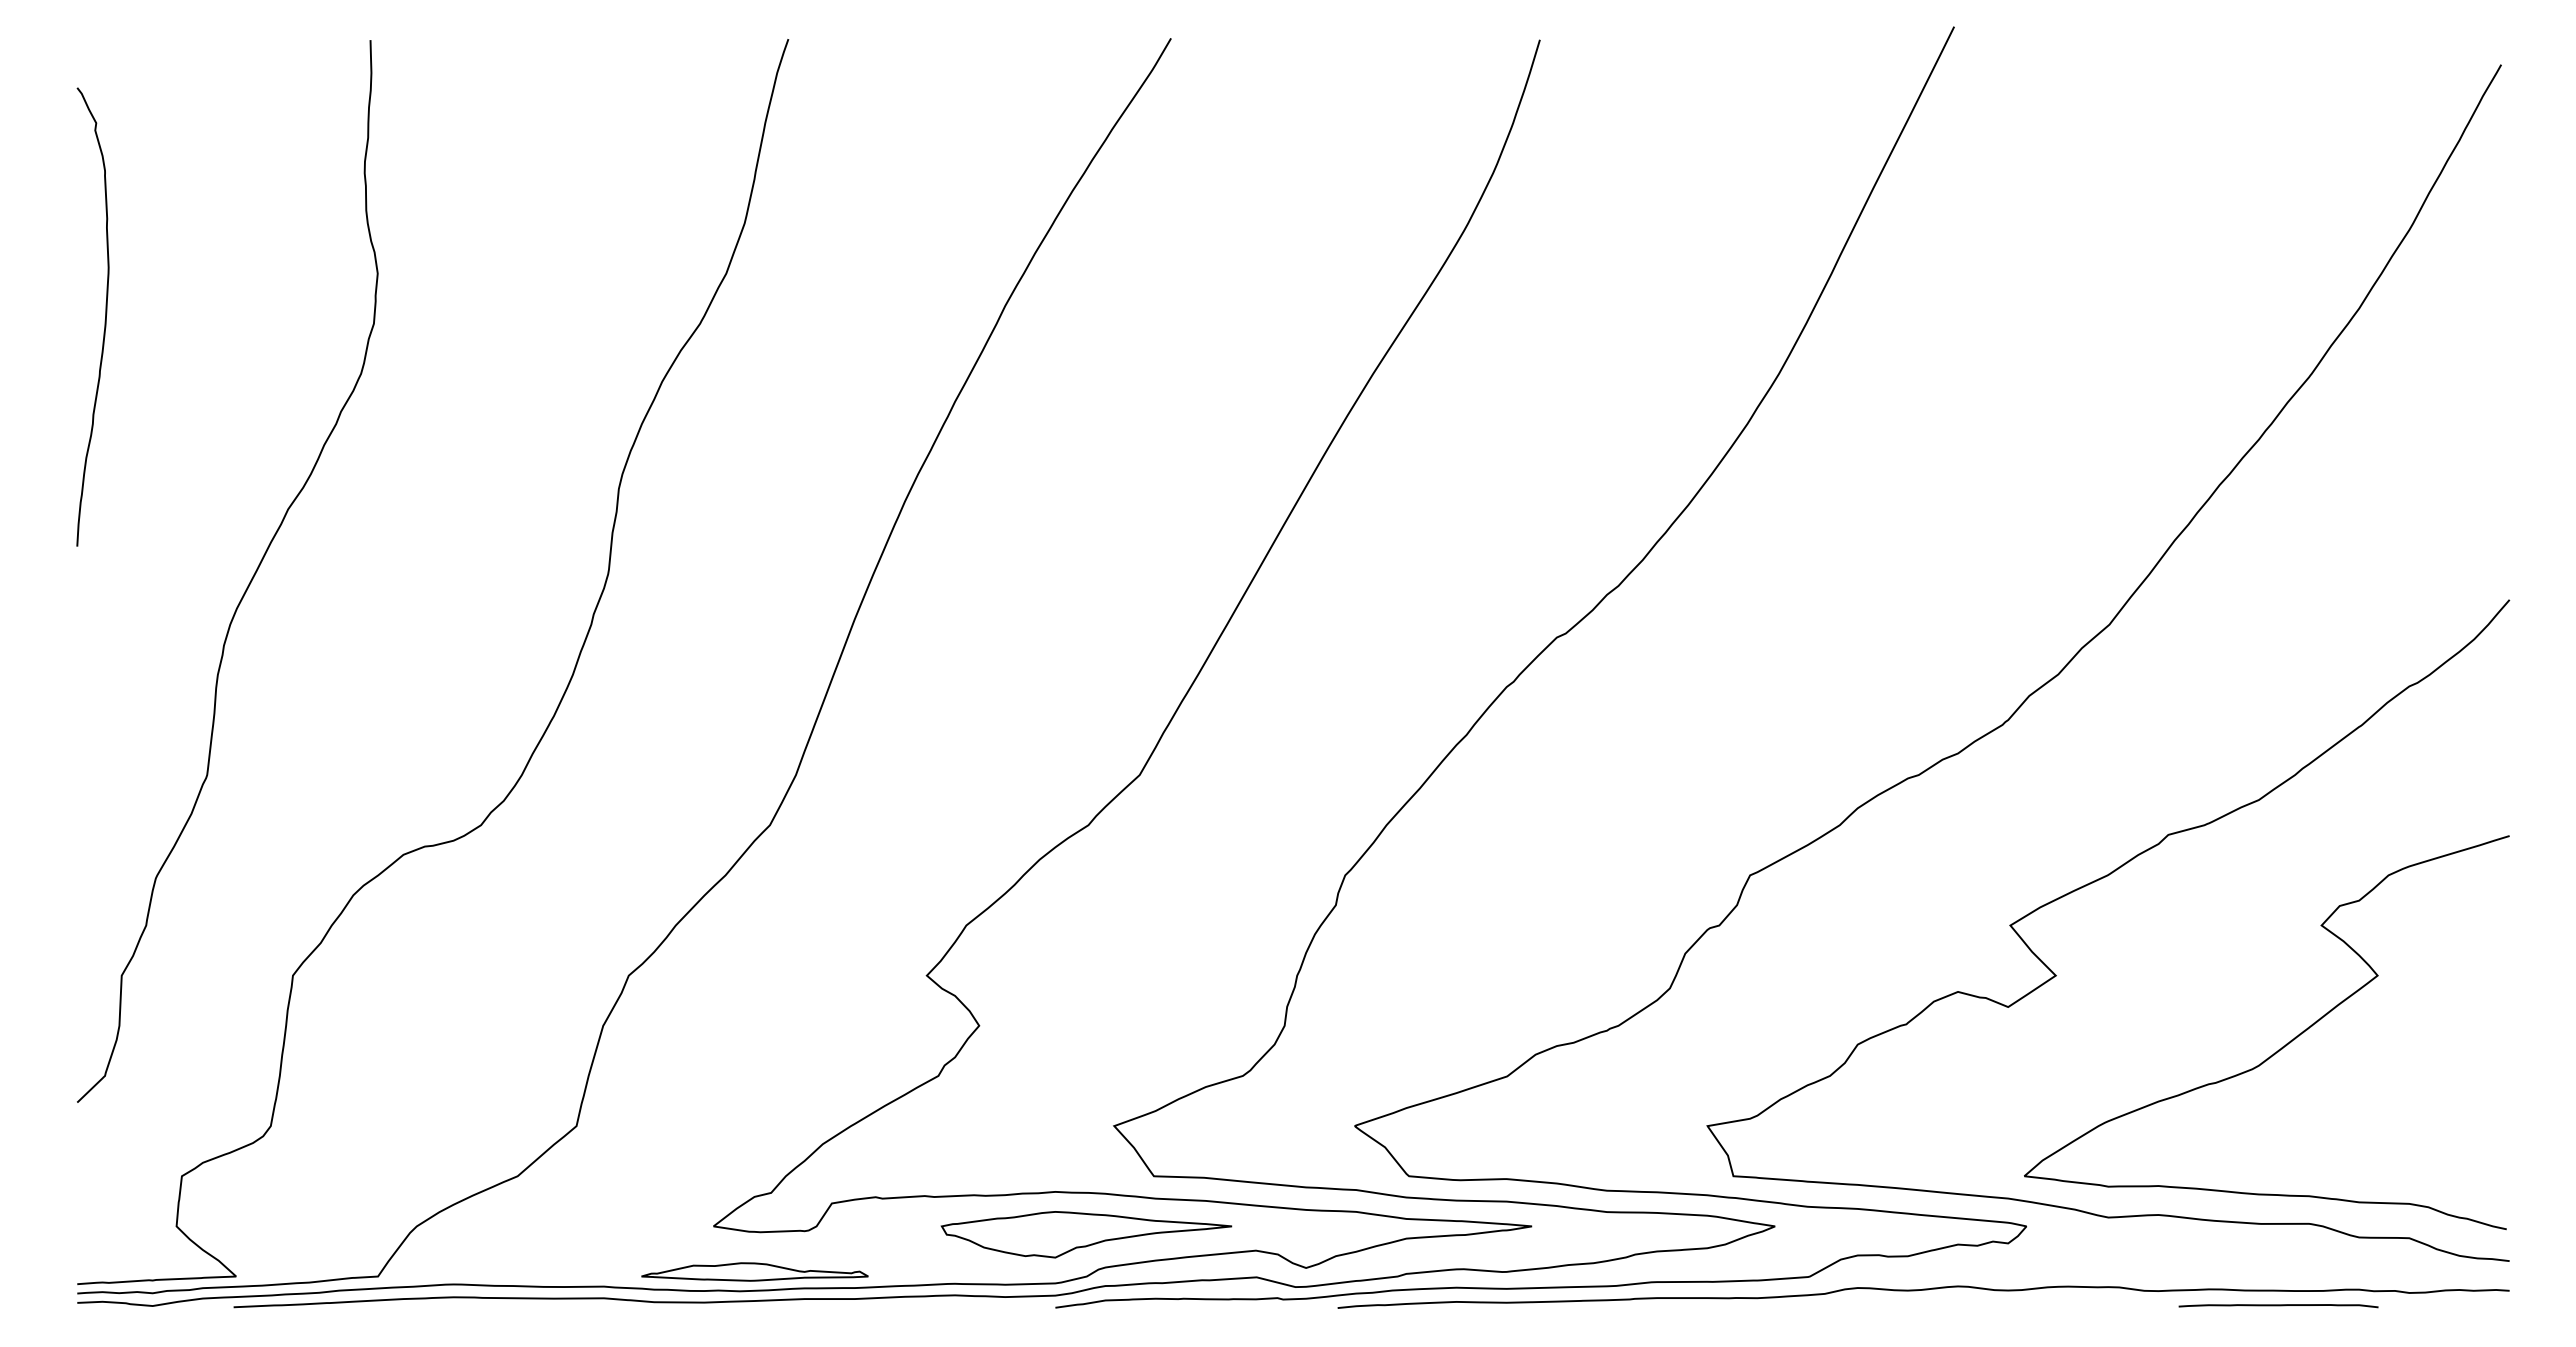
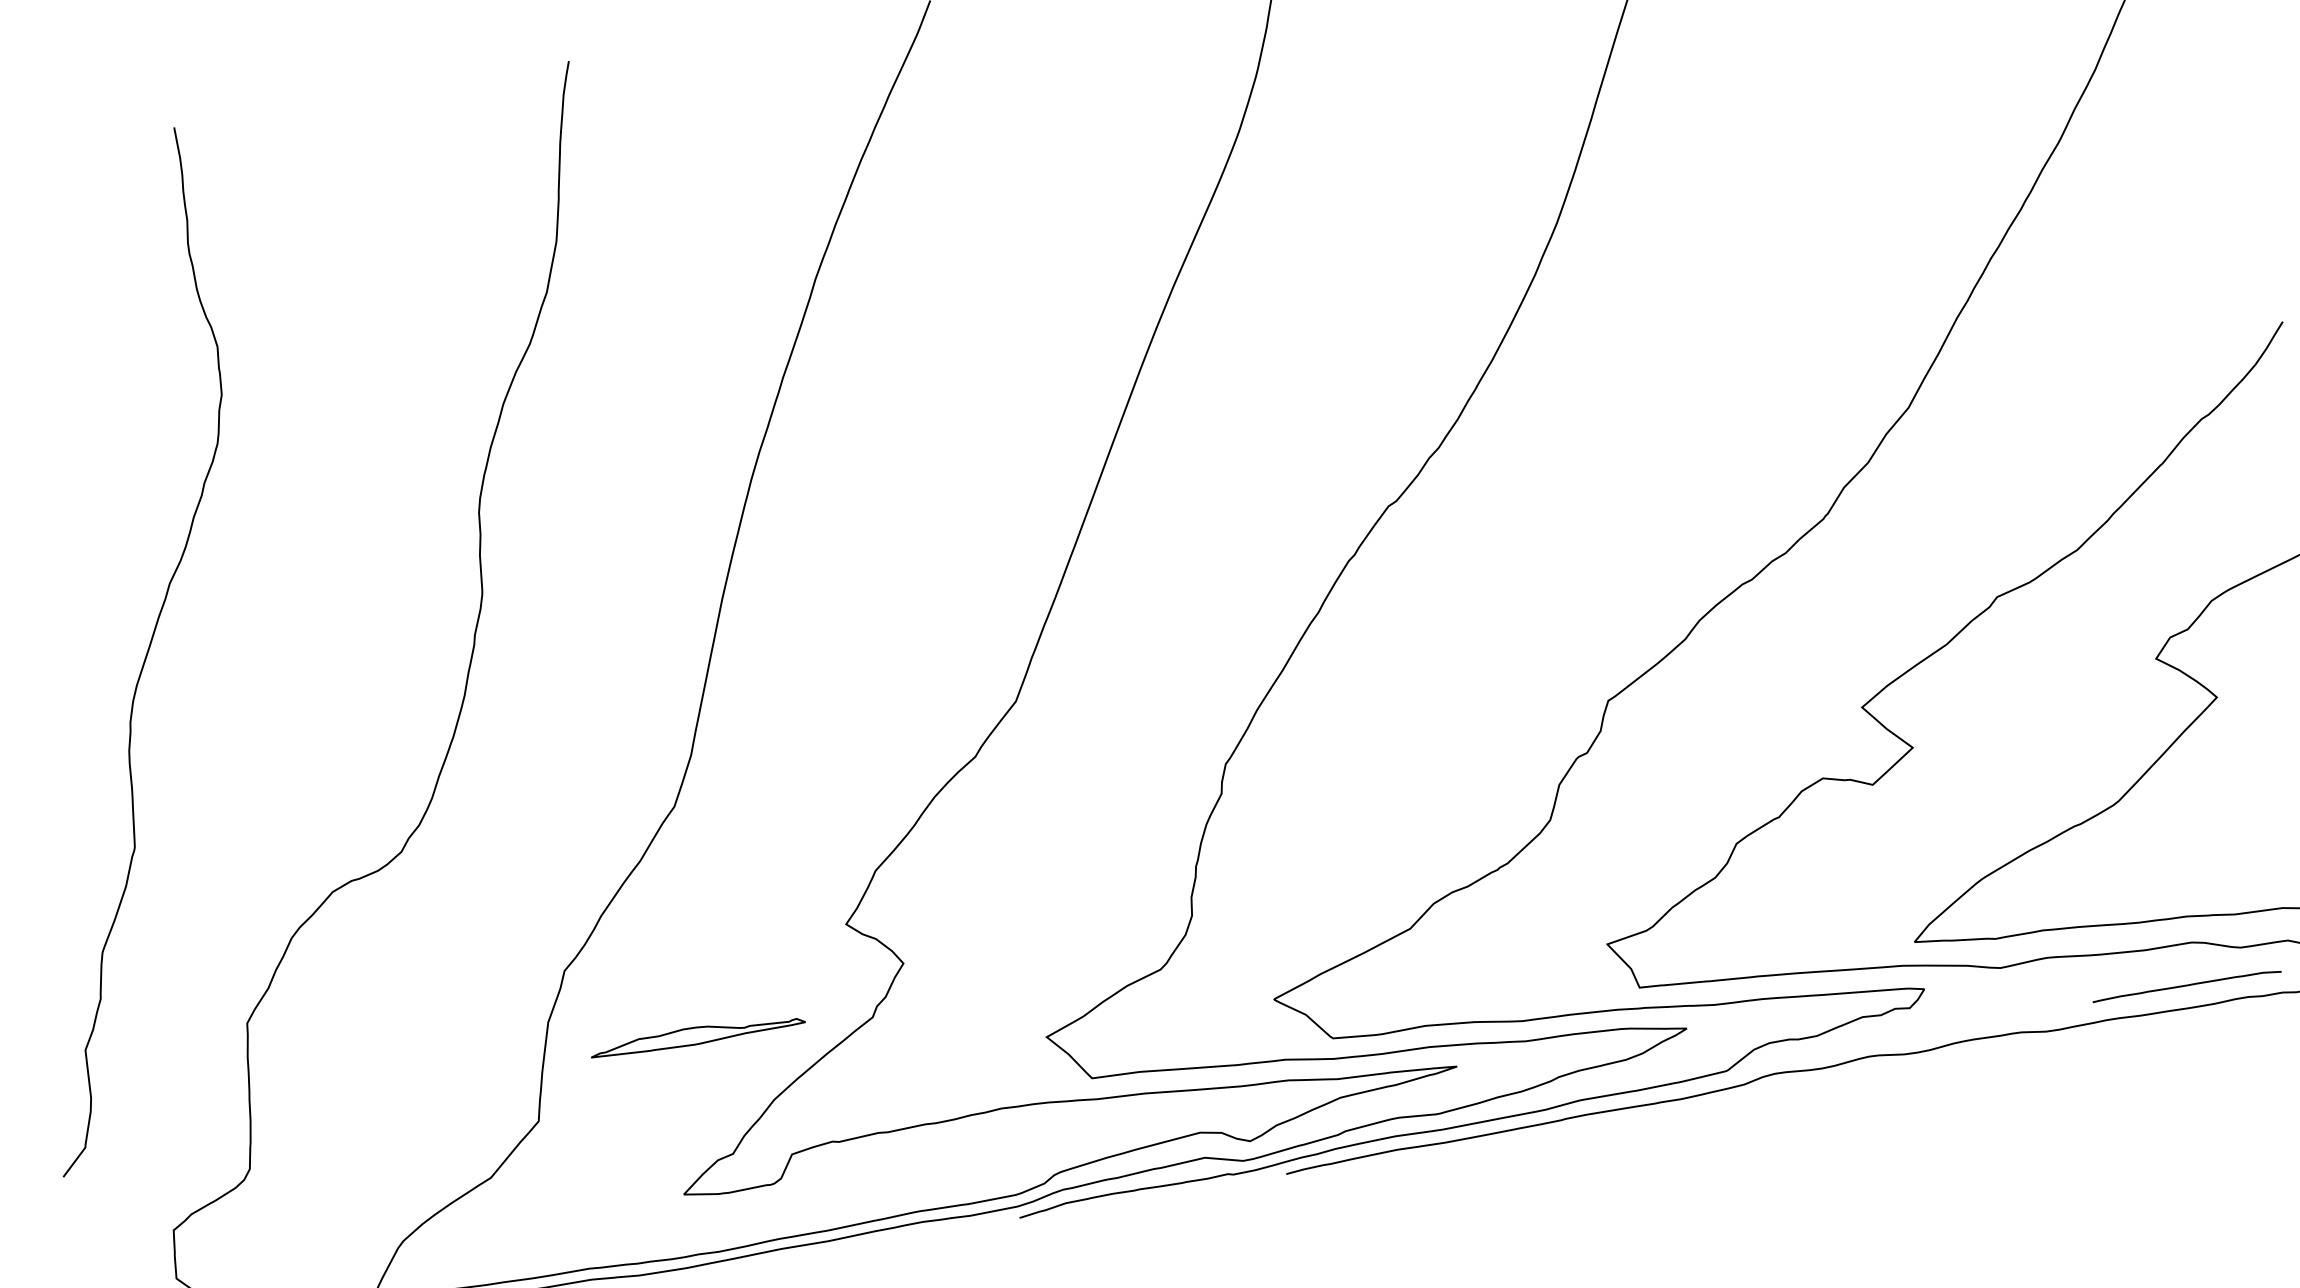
part: (1086, 1234) -> (1037, 1143), removed
part: (754, 1271) -> (697, 1035), moved
curve: (2278, 1306) -> (2187, 986), moved

